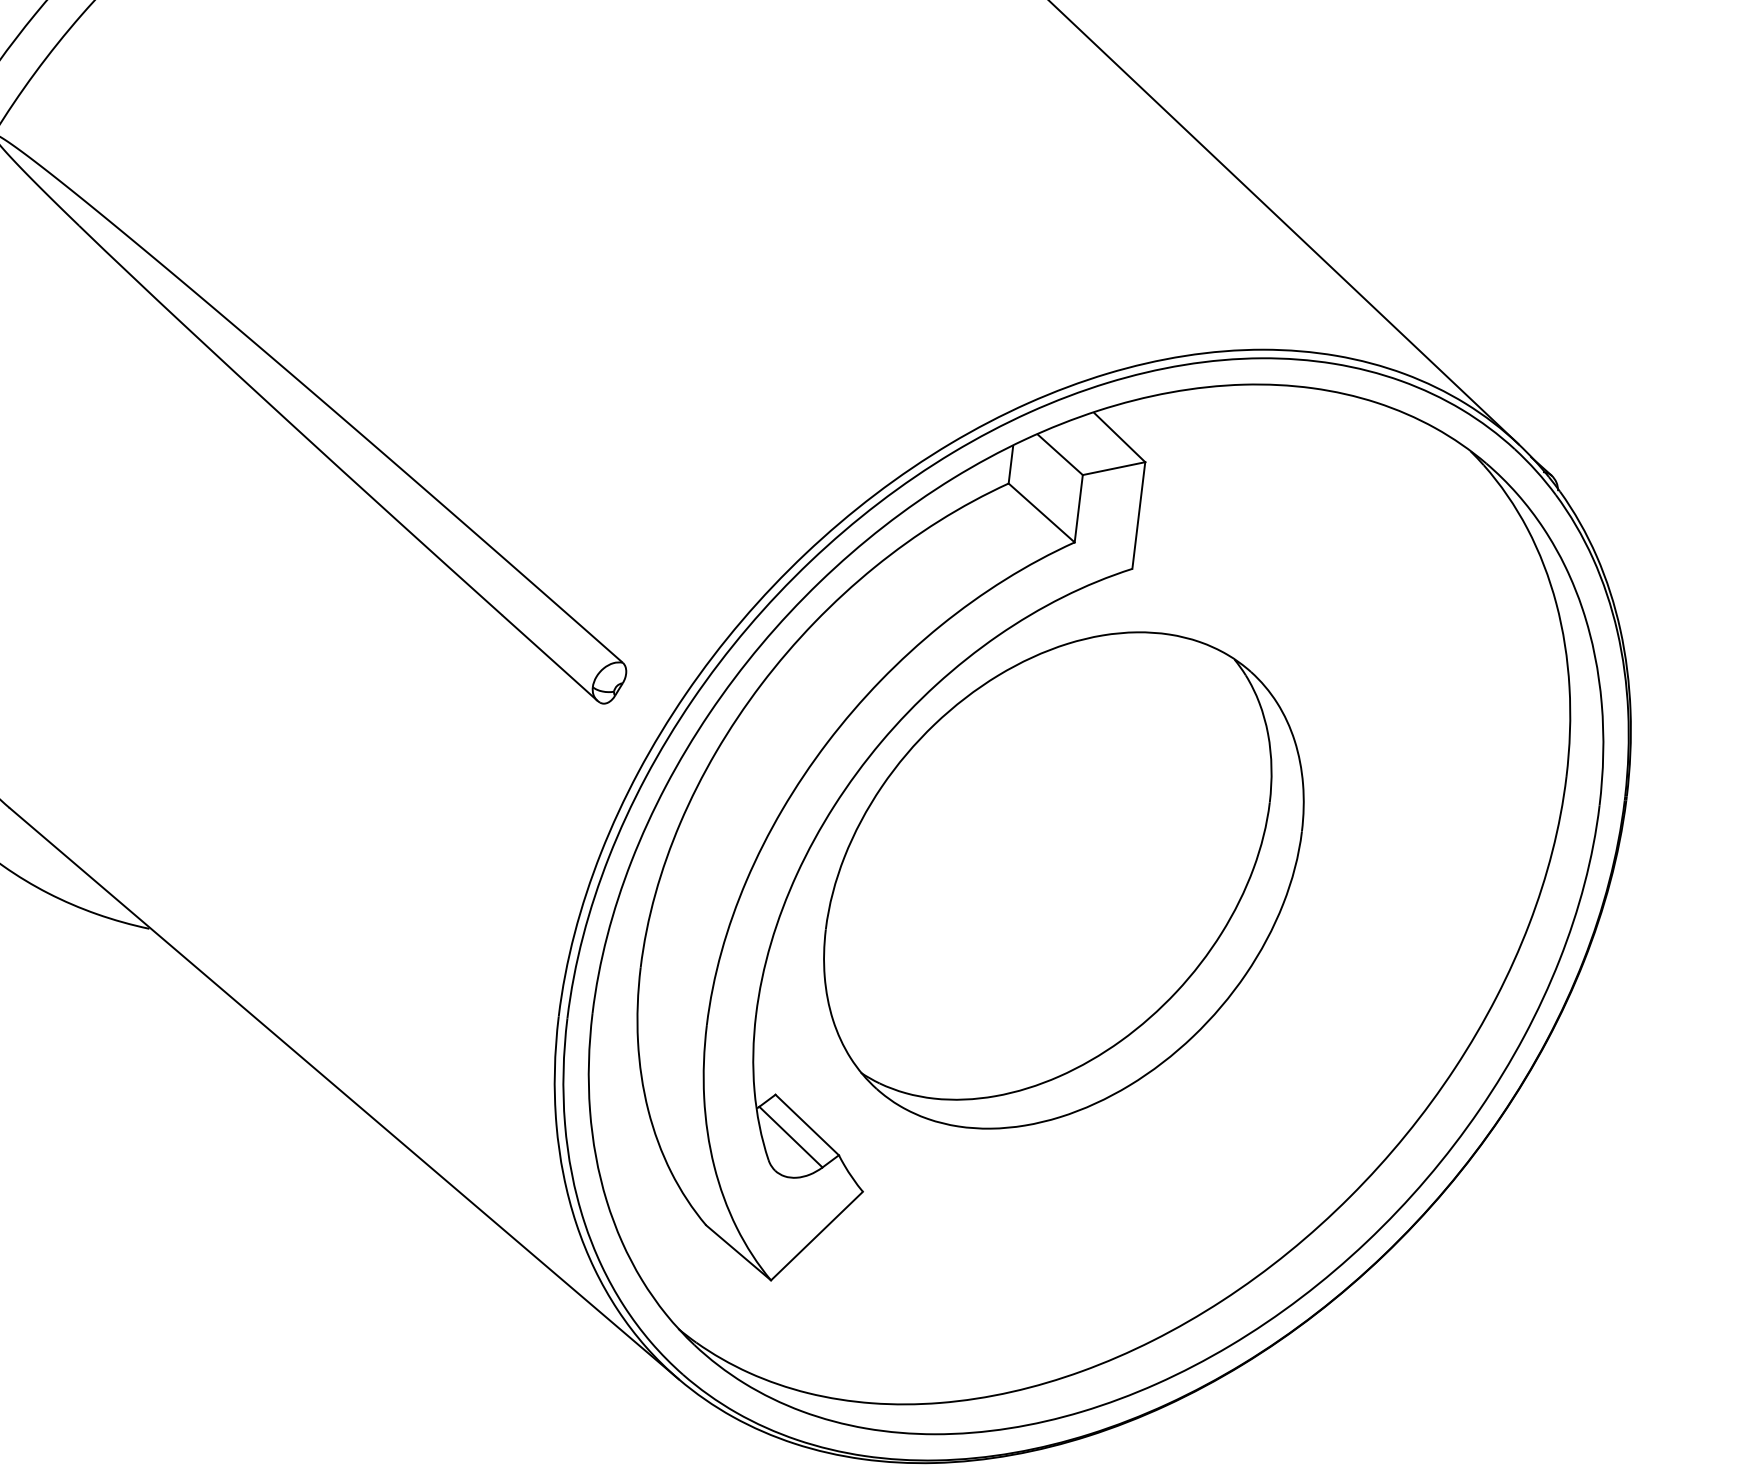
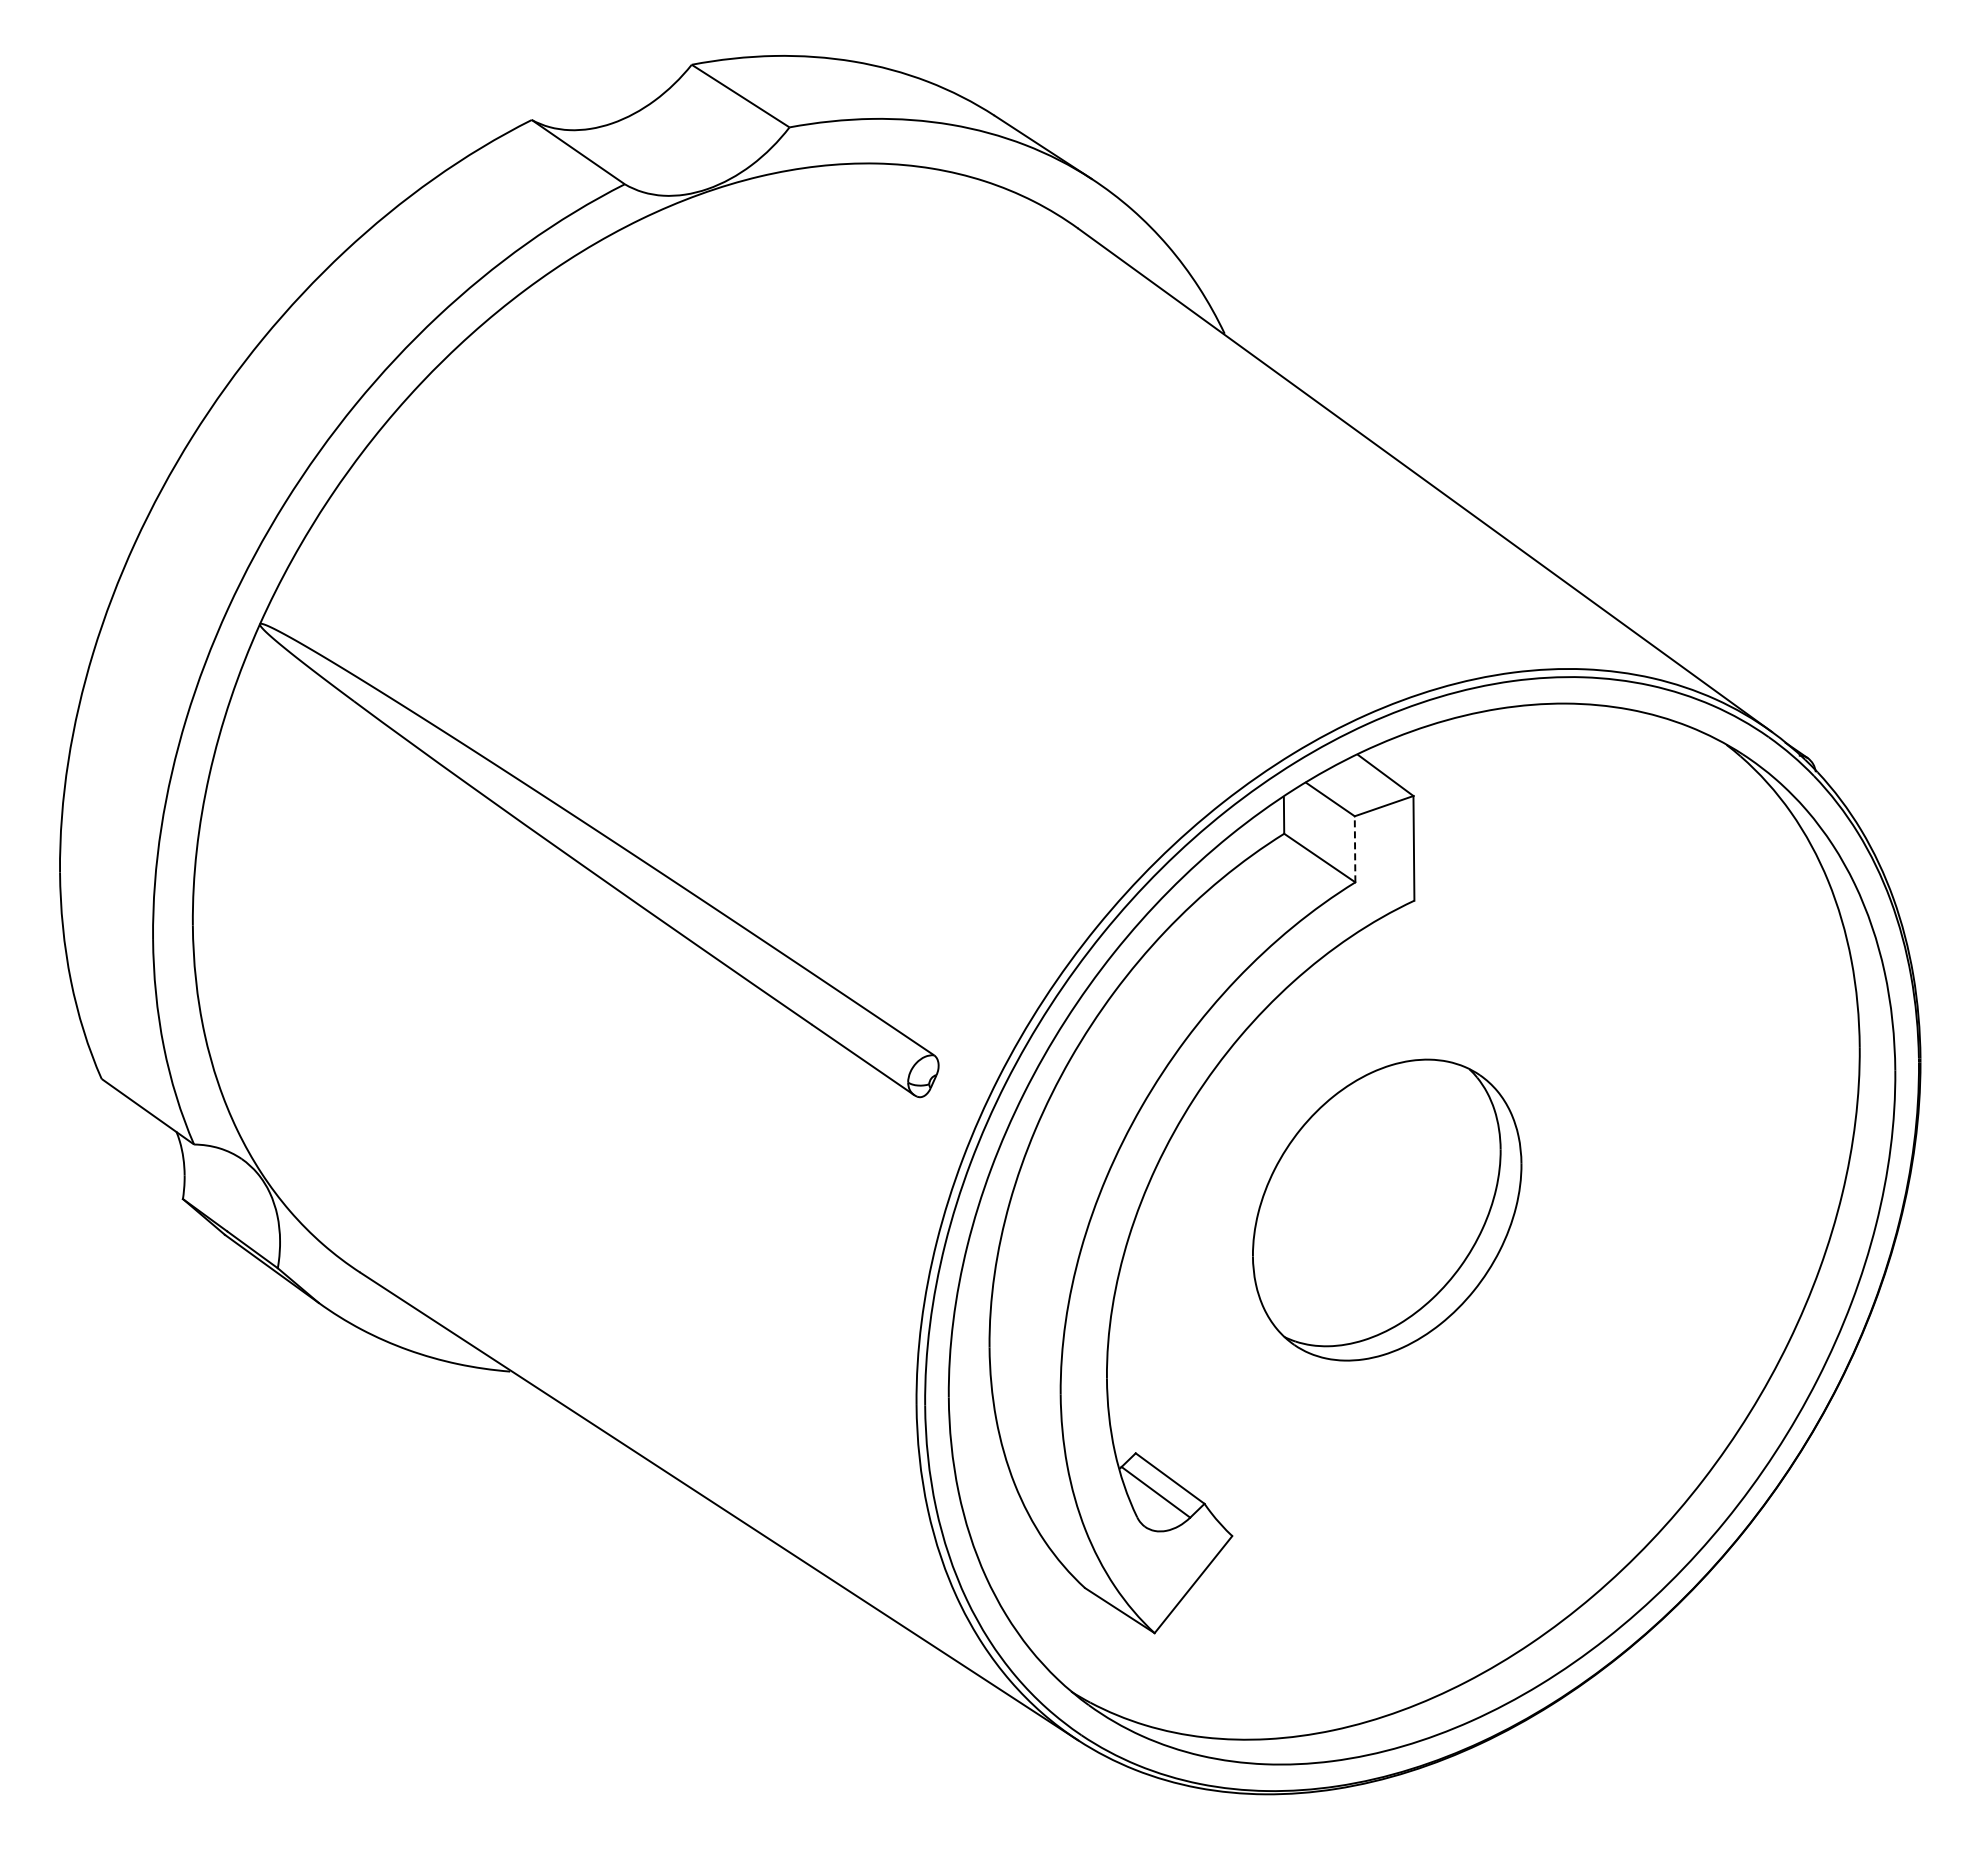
line: (1079, 507) -> (1355, 848), solid -> dashed
part: (1063, 879) -> (1386, 1209), size x0.6

